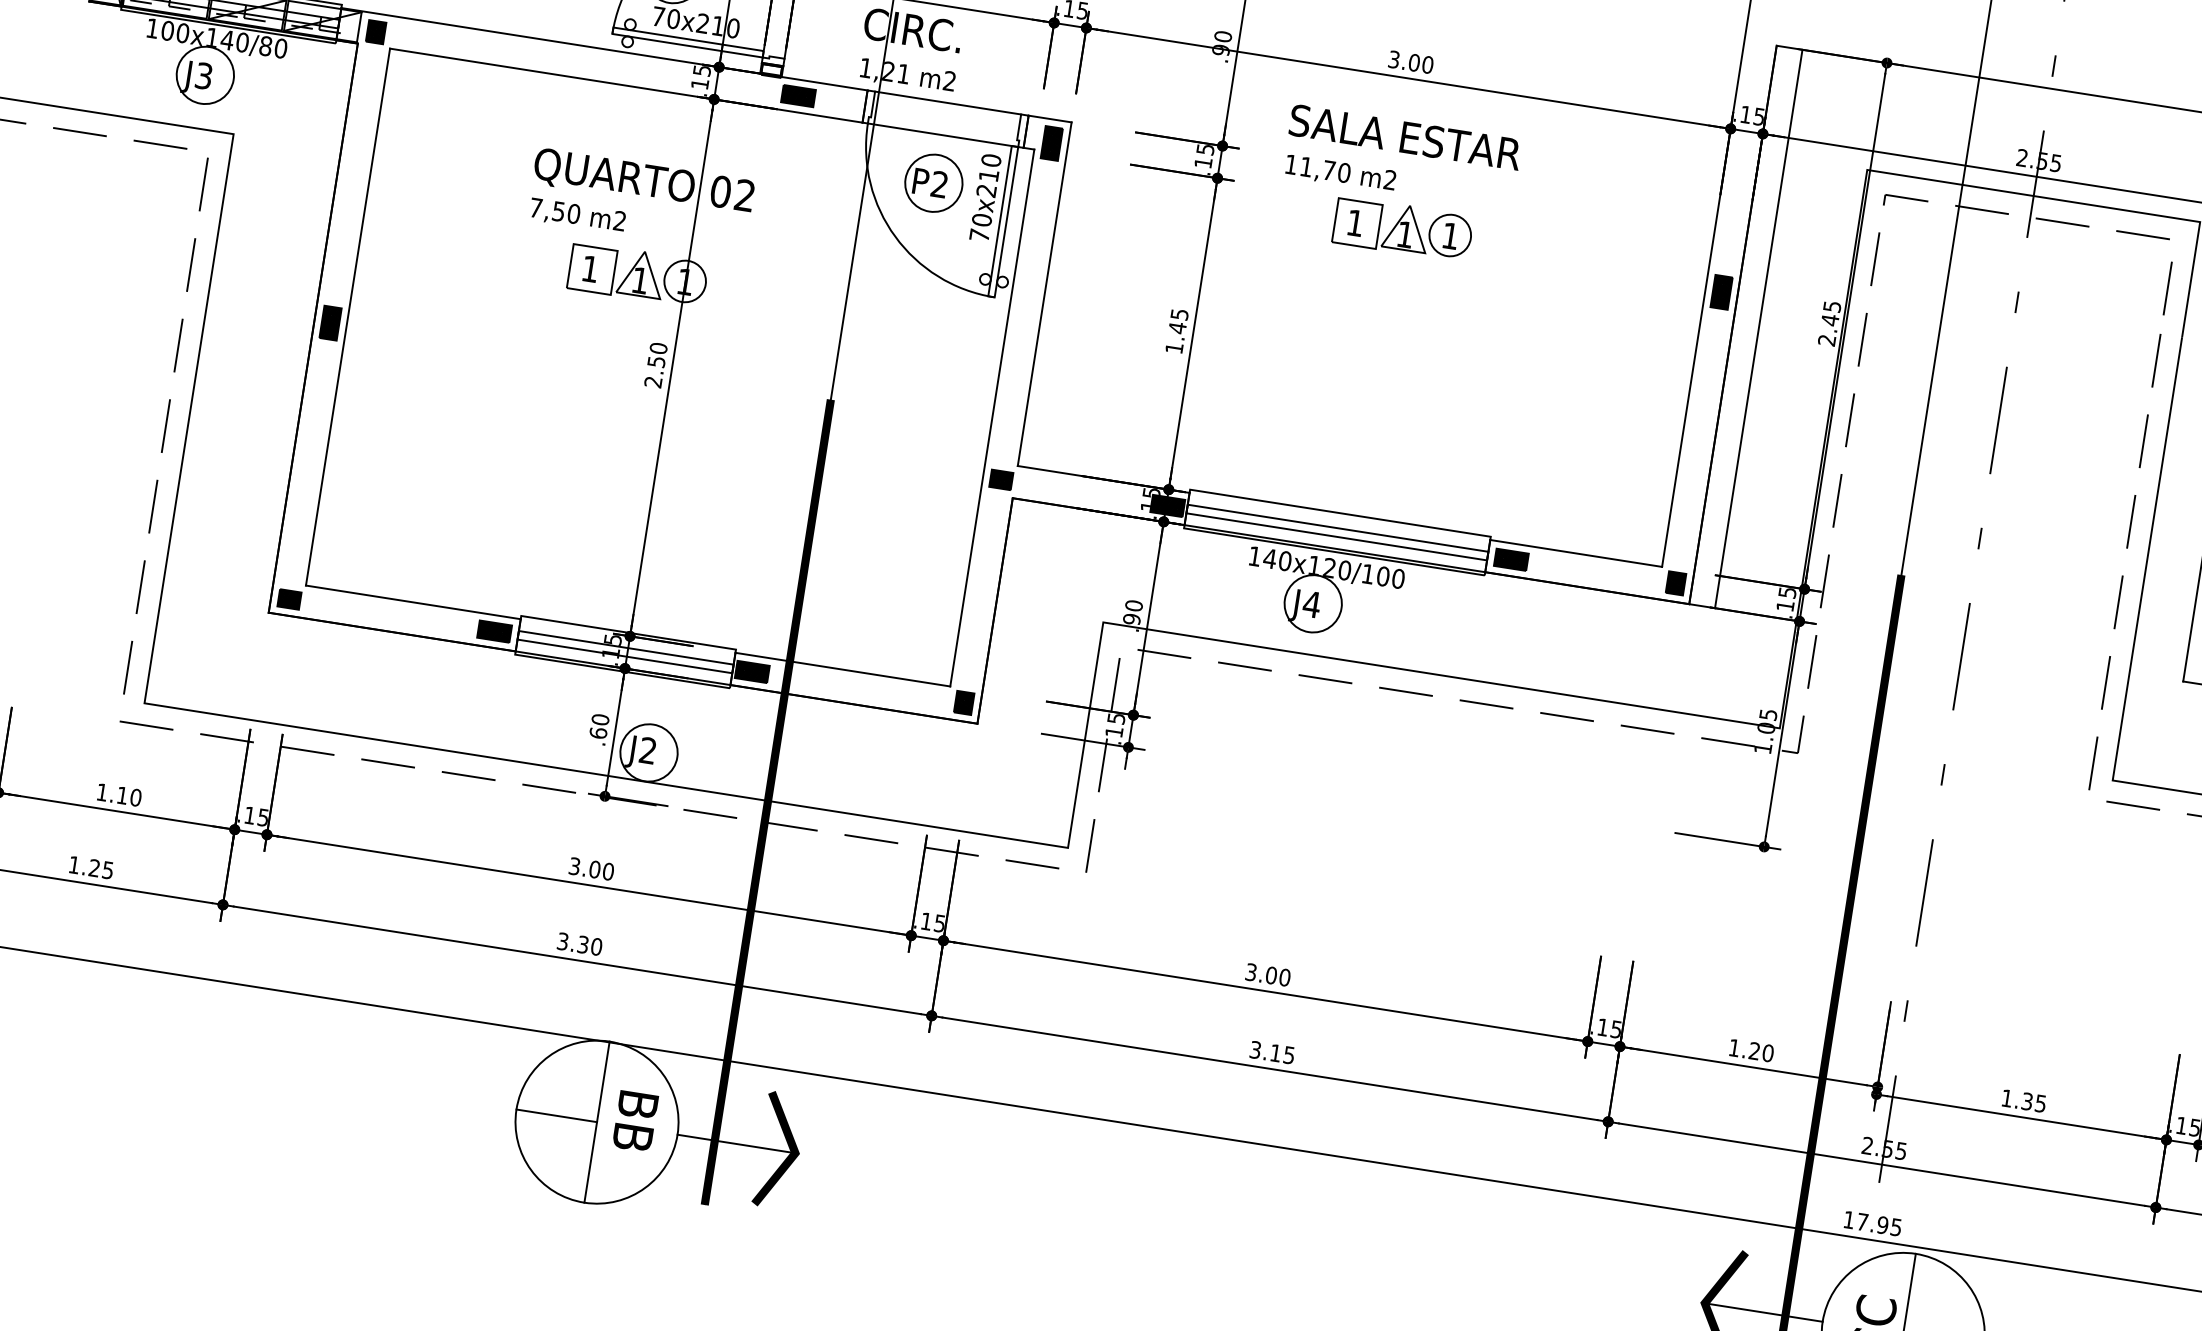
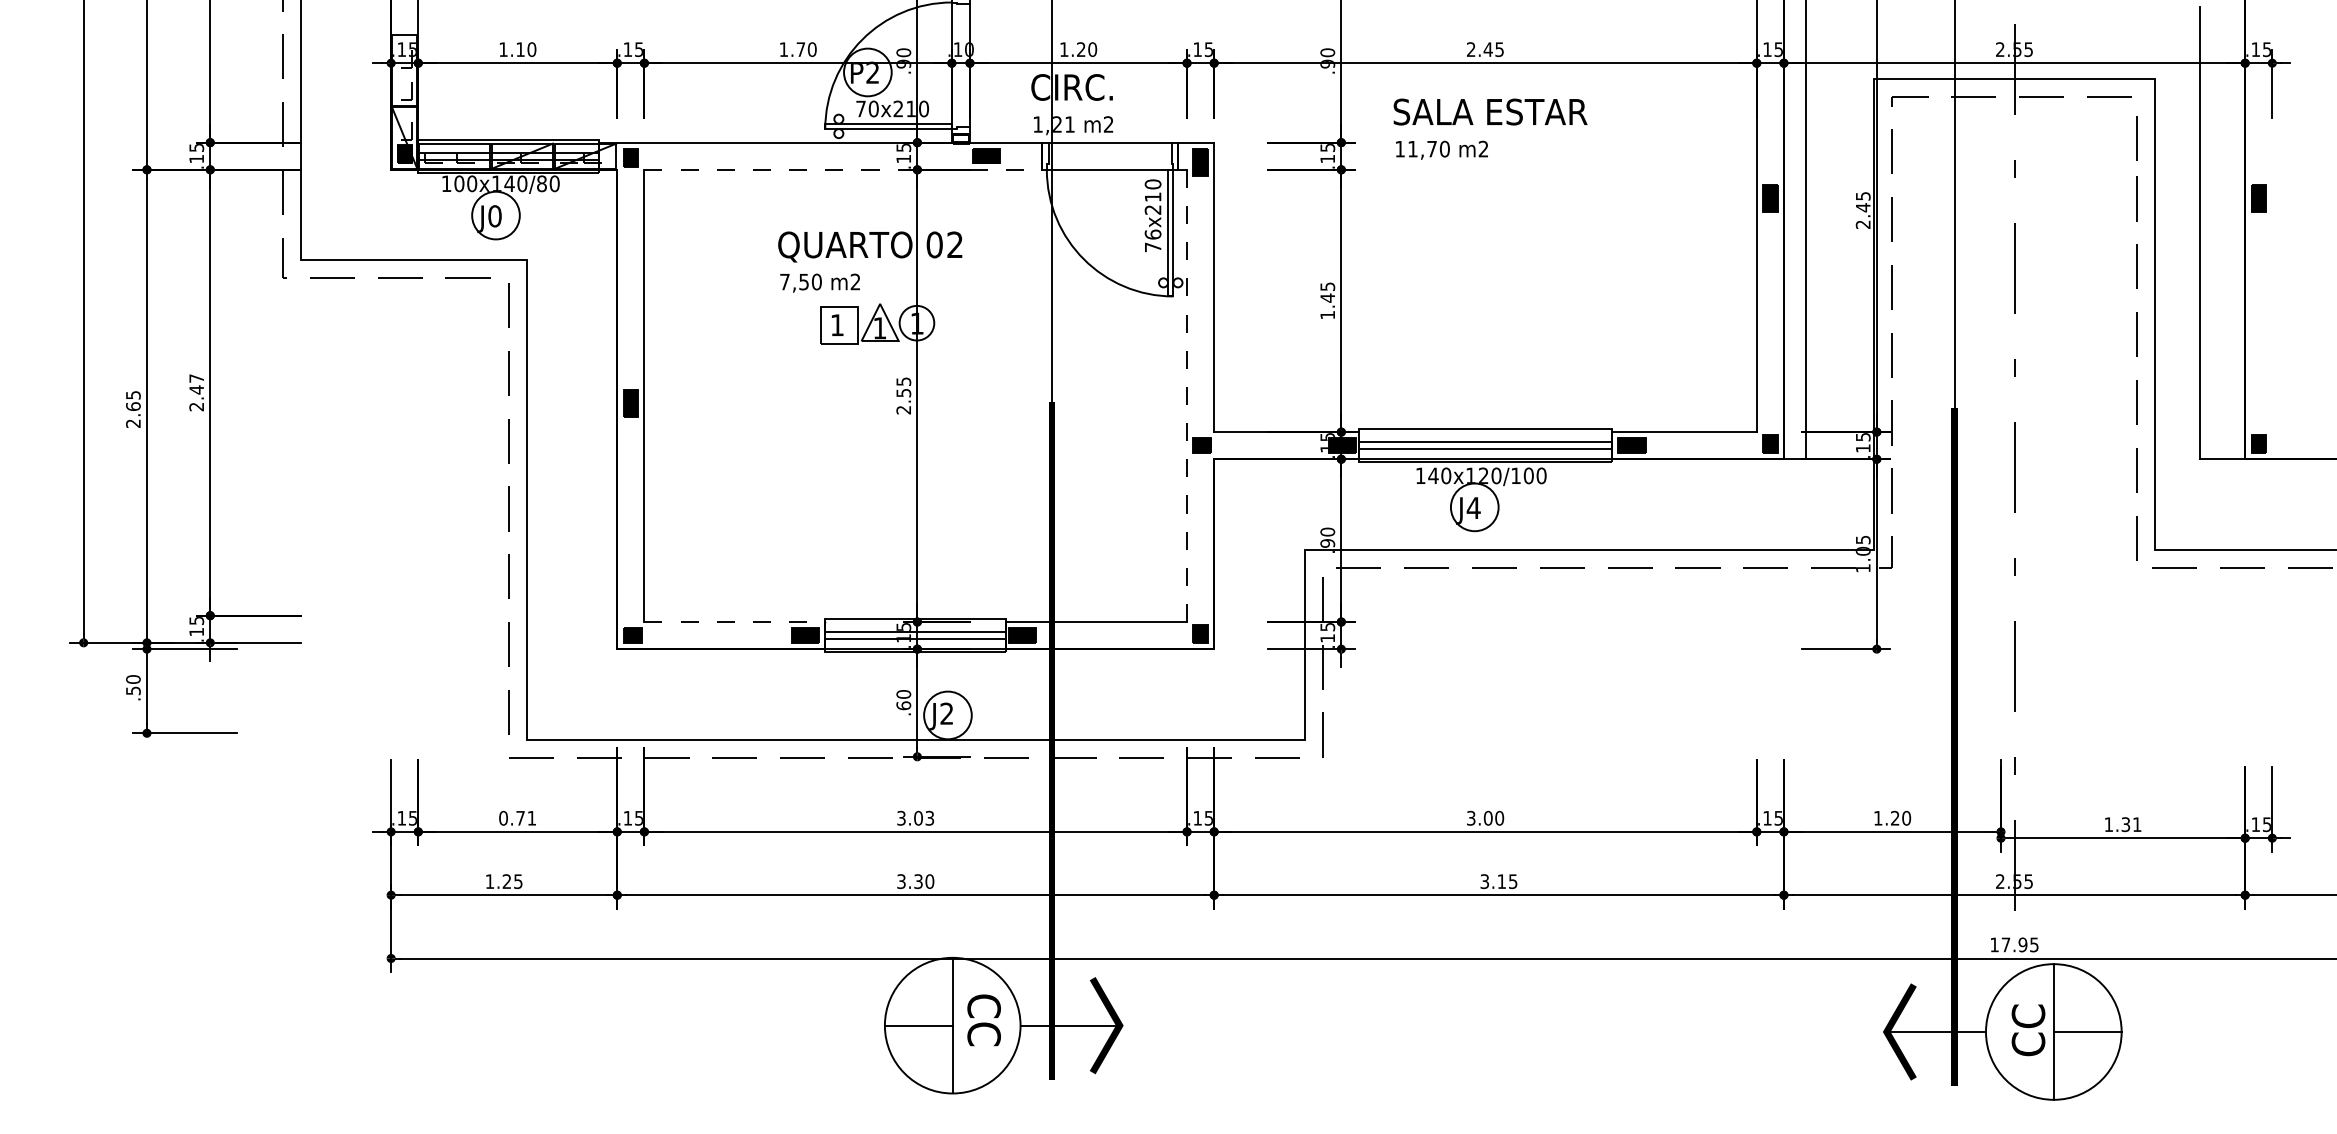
text: (1411, 62) -> (1485, 49), 3.00 -> 2.45
text: (203, 76) -> (494, 216), J3 -> J0
line: (626, 85) -> (843, 169), solid -> dashed
part: (933, 183) -> (1108, 210), removed
text: (981, 219) -> (1152, 234), 70x210 -> 76x210
part: (1403, 228) -> (1500, 187), removed
text: (658, 348) -> (903, 381), 2.50 -> 2.55
line: (992, 417) -> (1187, 395), solid -> dashed
line: (414, 603) -> (735, 622), solid -> dashed
text: (118, 794) -> (517, 817), 1.10 -> 0.71
text: (607, 871) -> (929, 818), 3.00 -> 3.03
text: (2041, 1103) -> (2137, 824), 1.35 -> 1.31
text: (634, 1121) -> (983, 1020), BB -> CC

